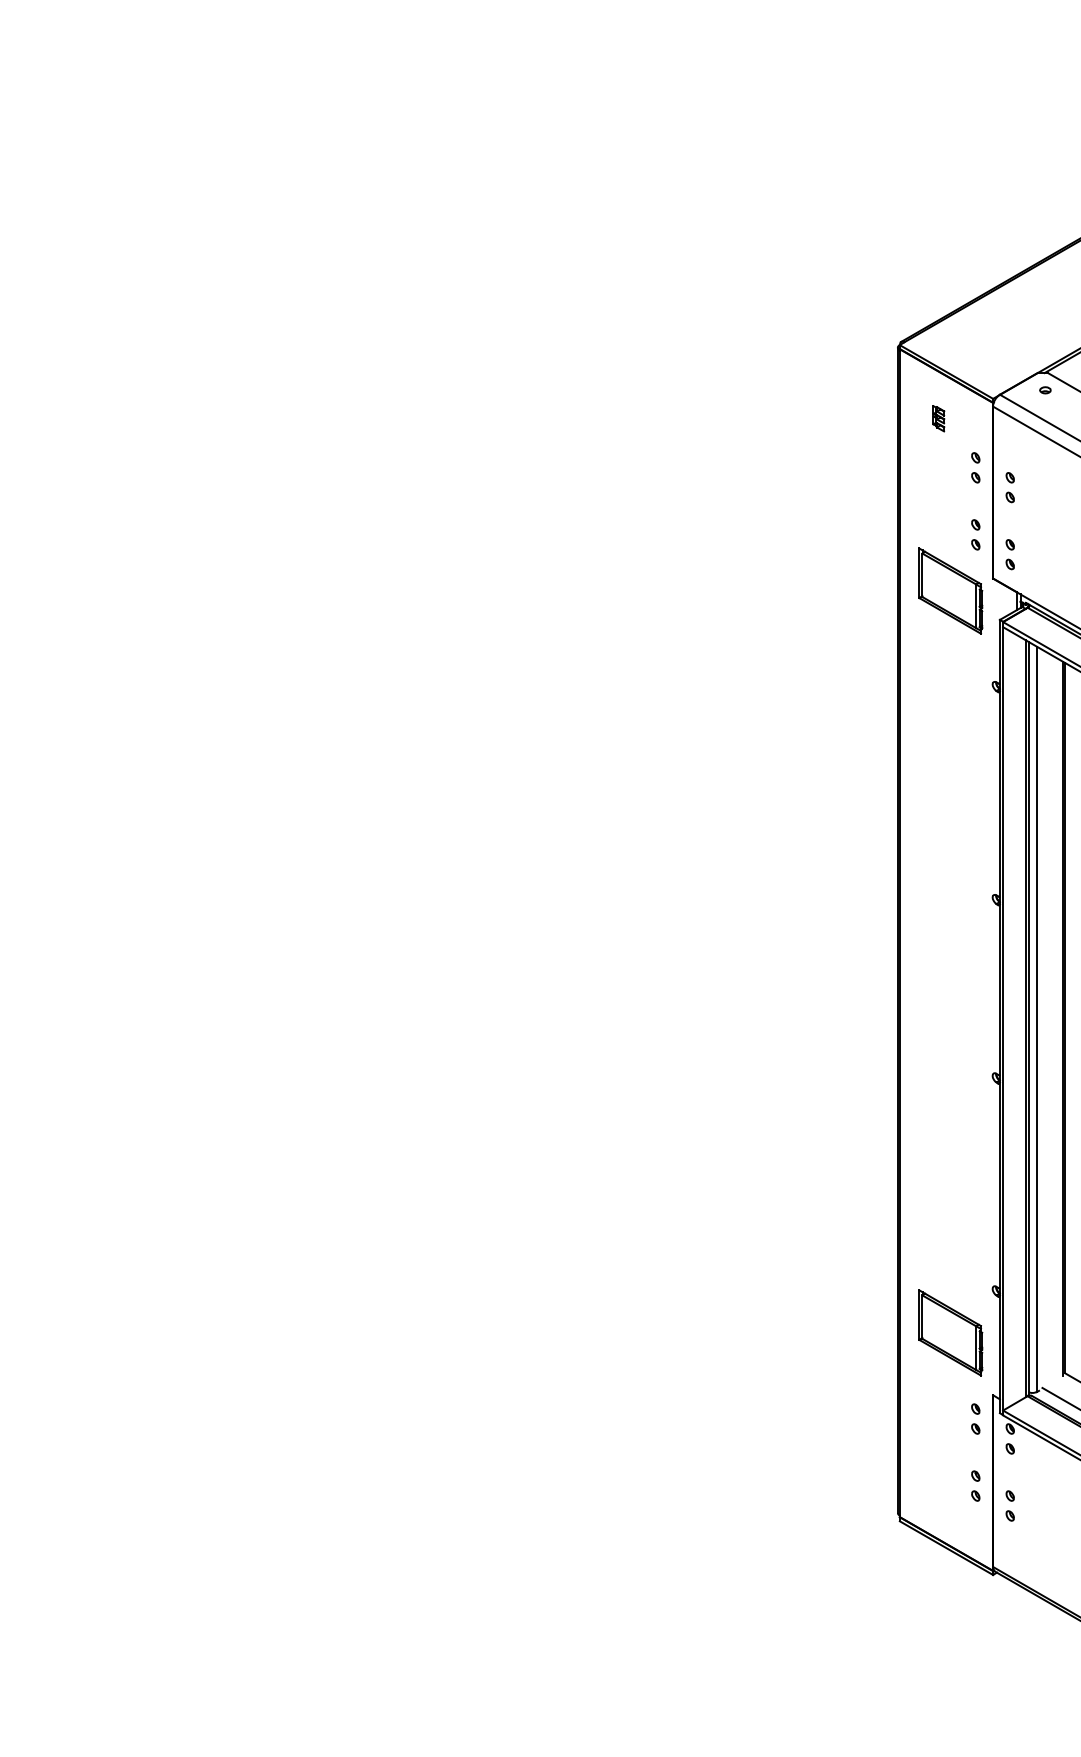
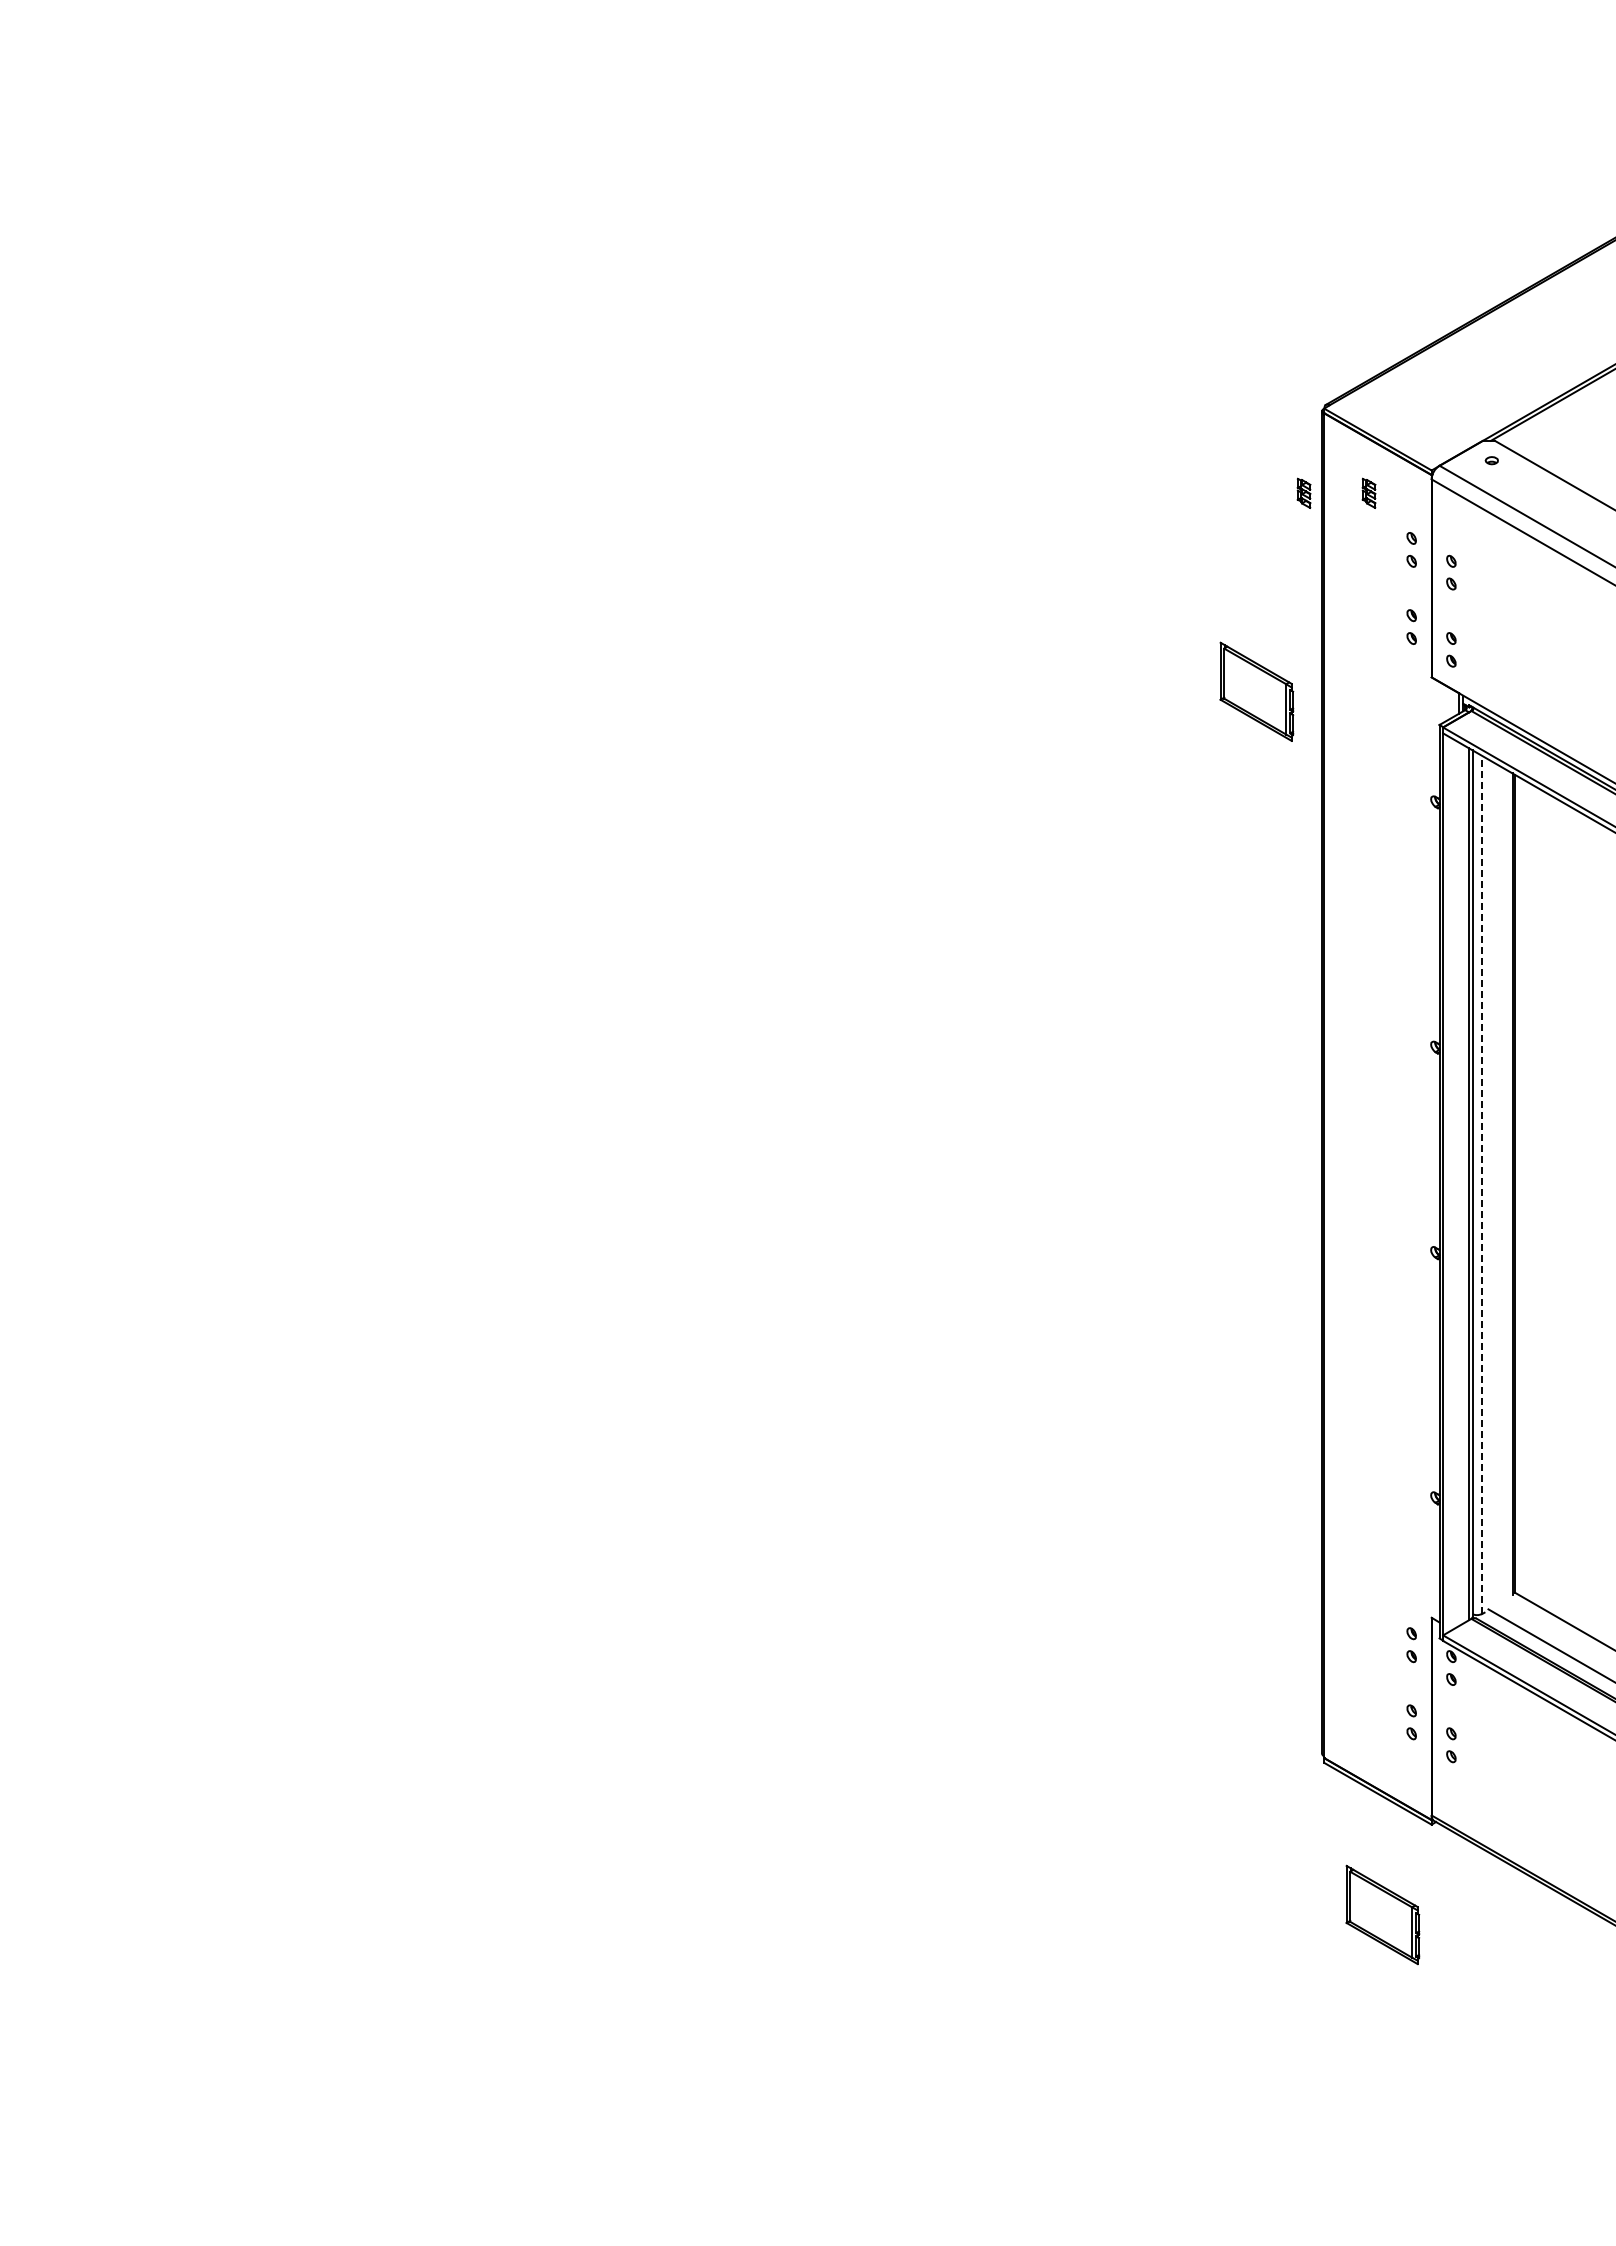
part: (881, 417) -> (1303, 492), added
part: (950, 590) -> (1256, 691), moved
line: (1037, 1018) -> (1482, 1184), solid -> dashed
part: (950, 1332) -> (1382, 1914), moved

